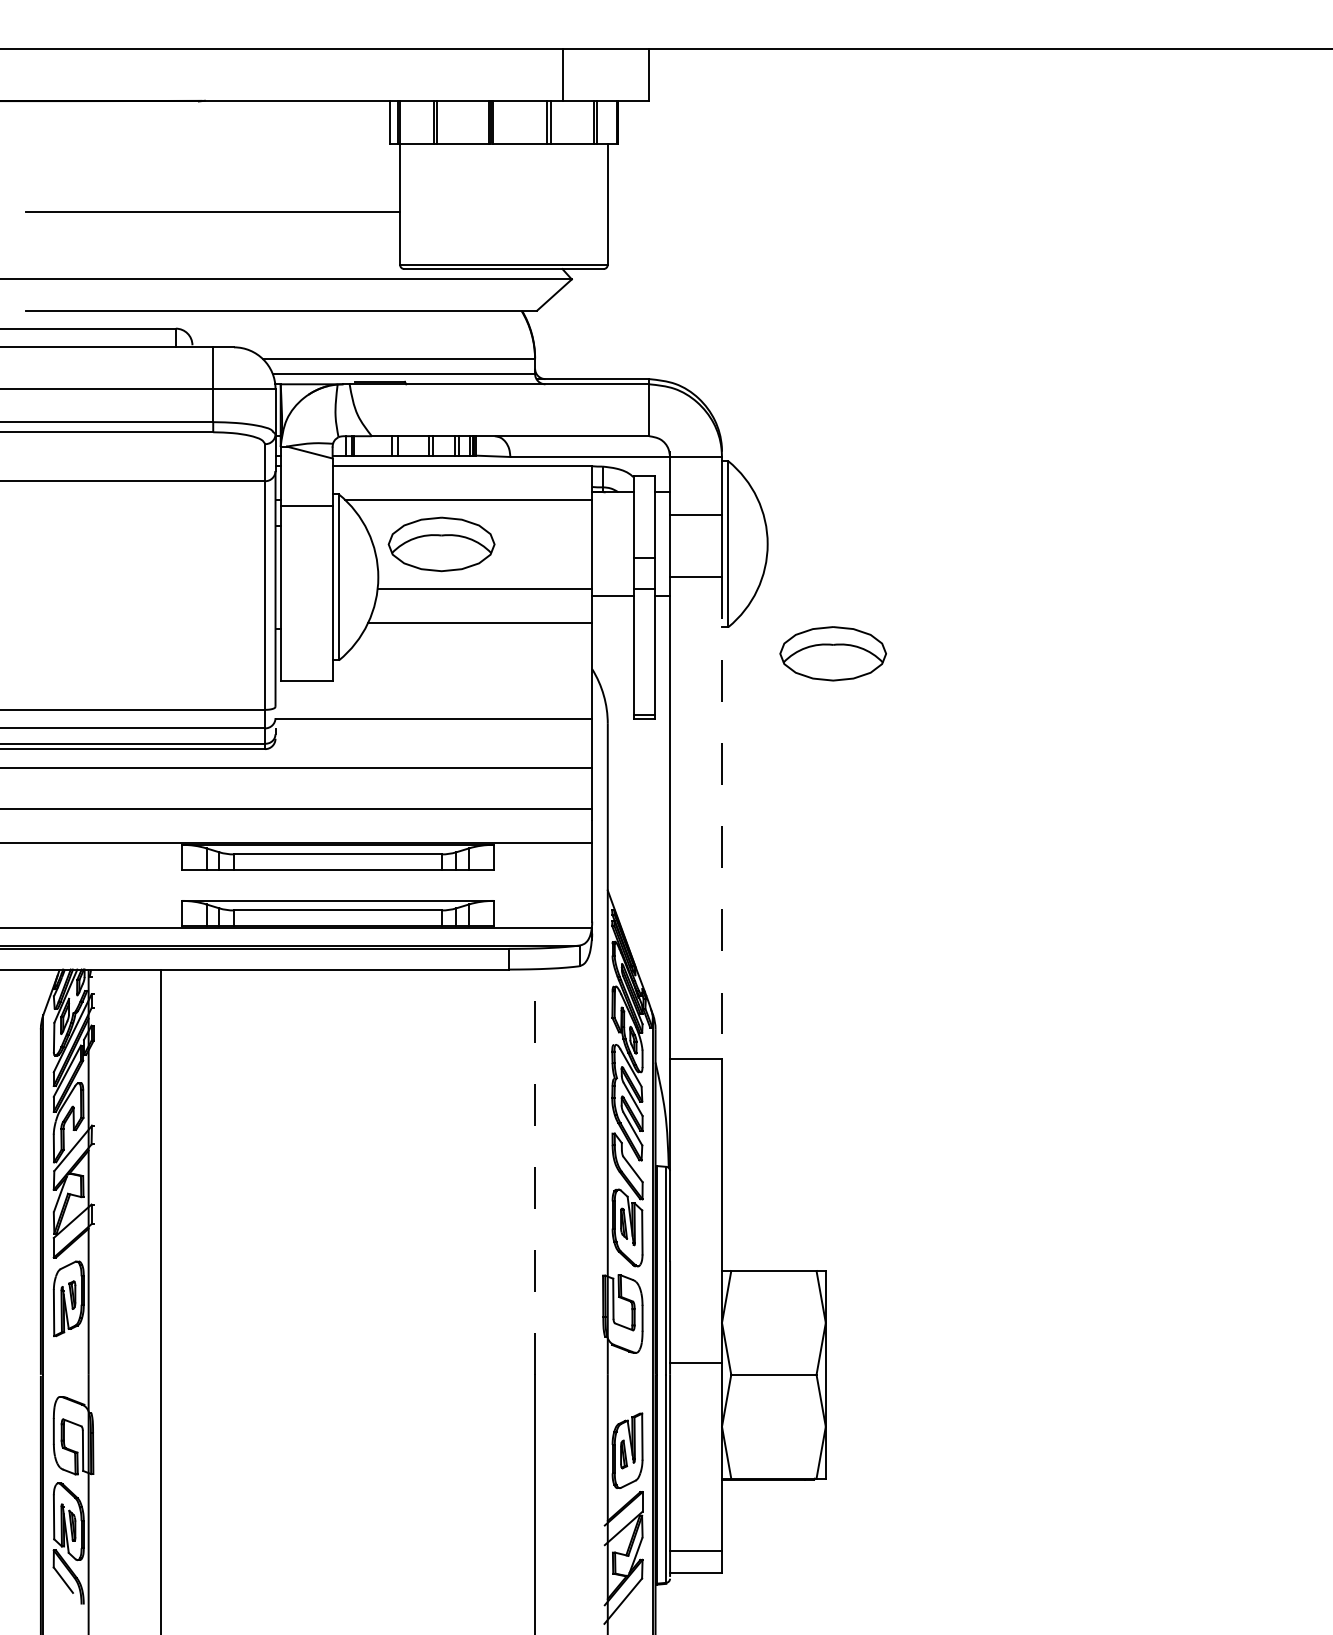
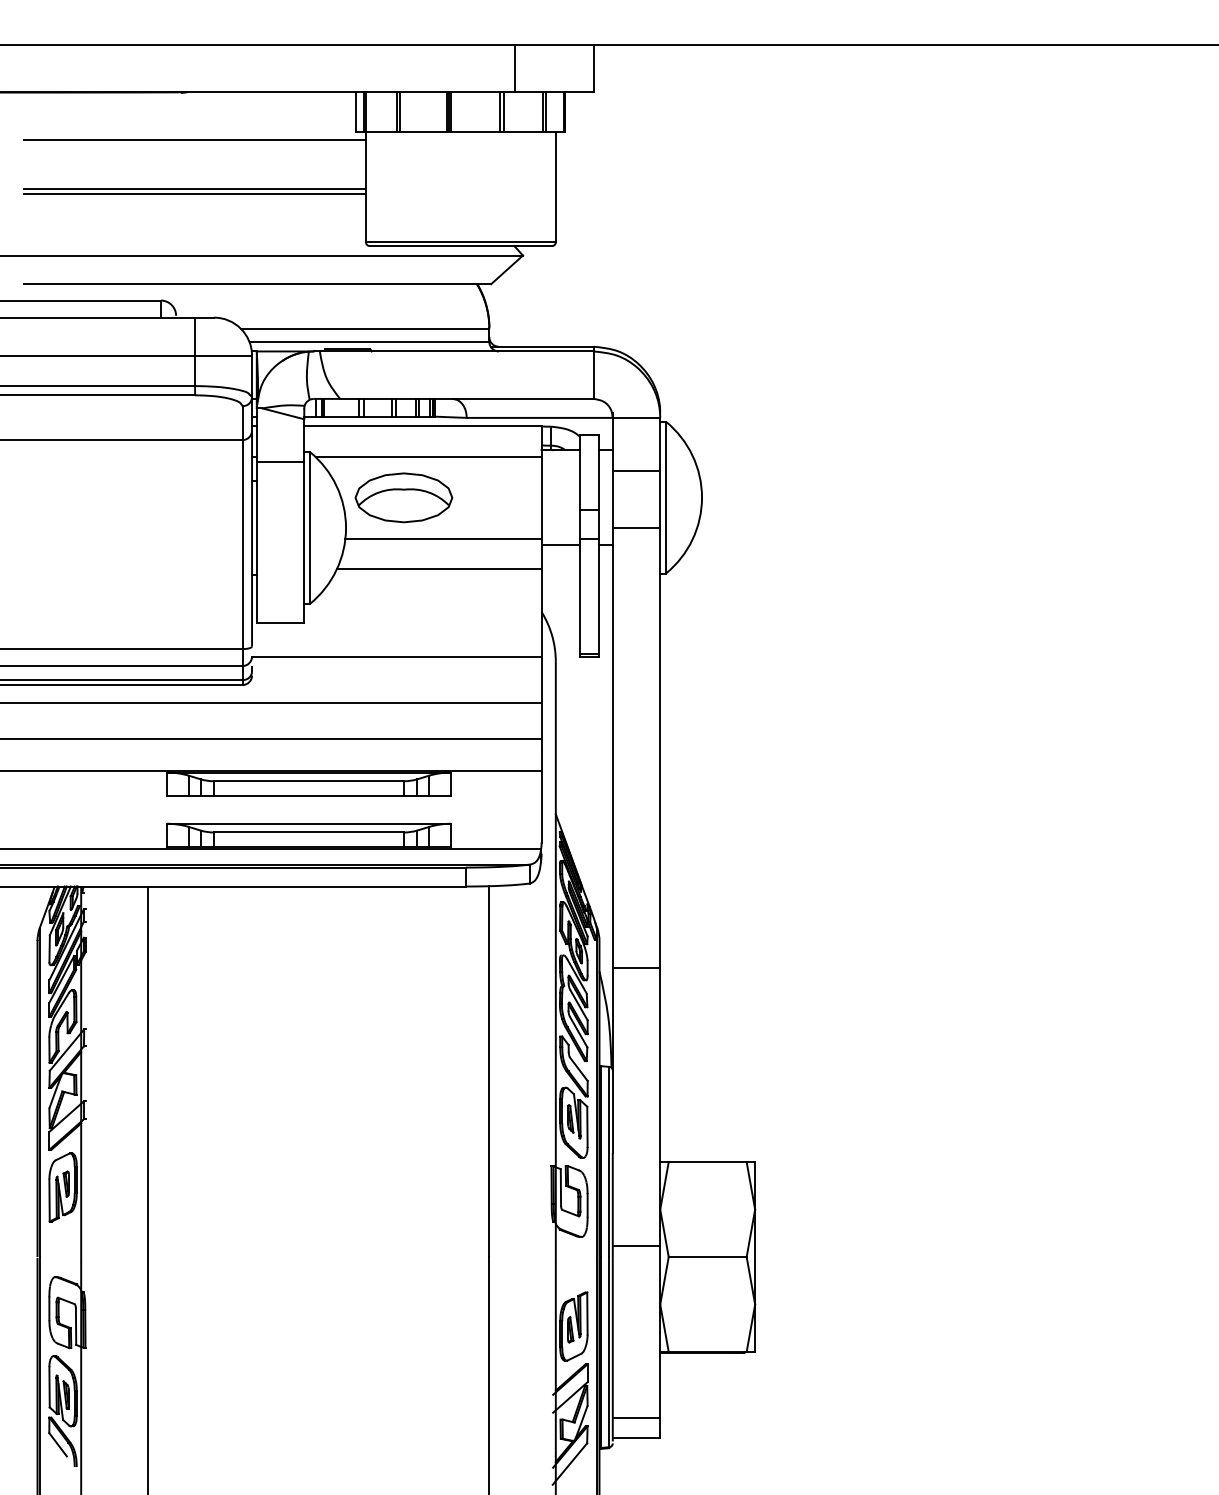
line: (212, 153) -> (194, 140), added
line: (212, 206) -> (194, 188), added
part: (832, 653) -> (761, 597), removed
line: (722, 818) -> (660, 748), dashed -> solid
line: (535, 1171) -> (489, 1071), dashed -> solid

